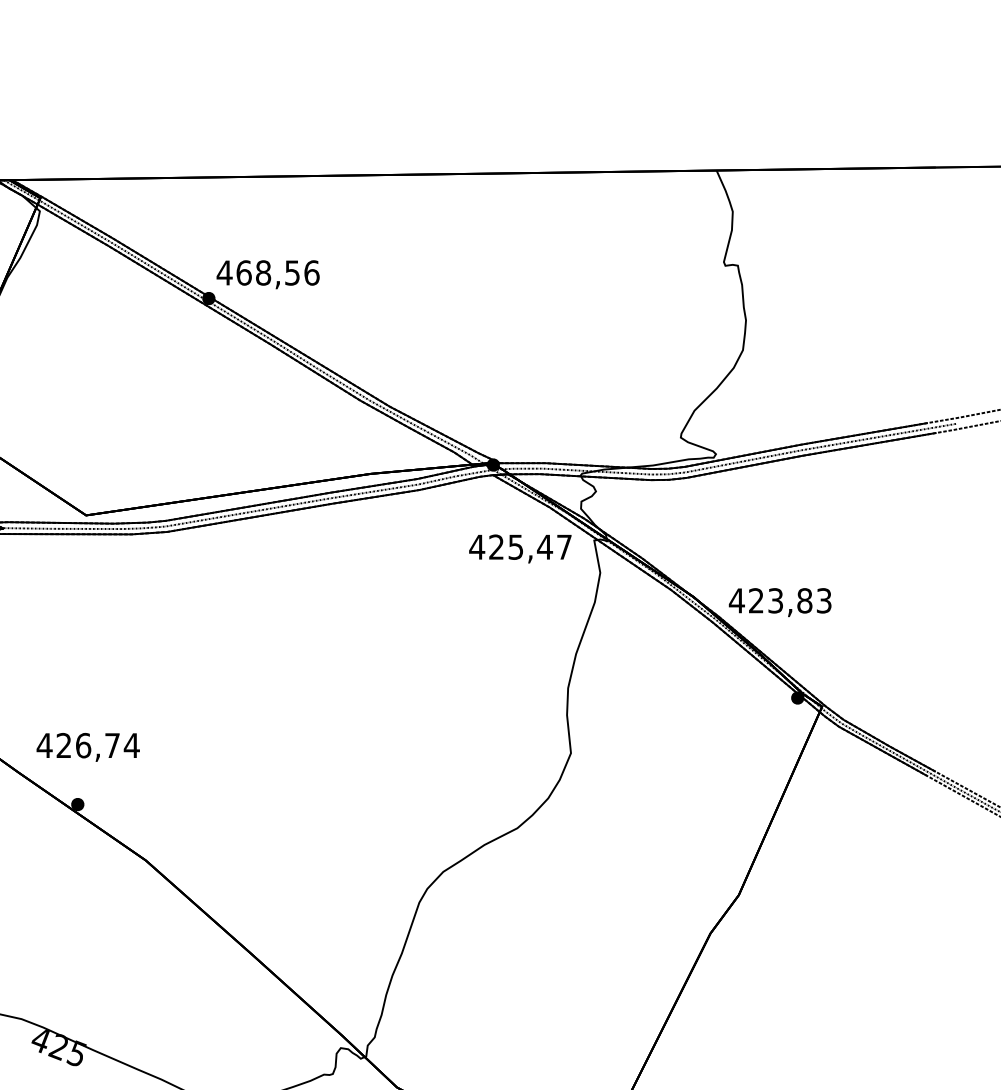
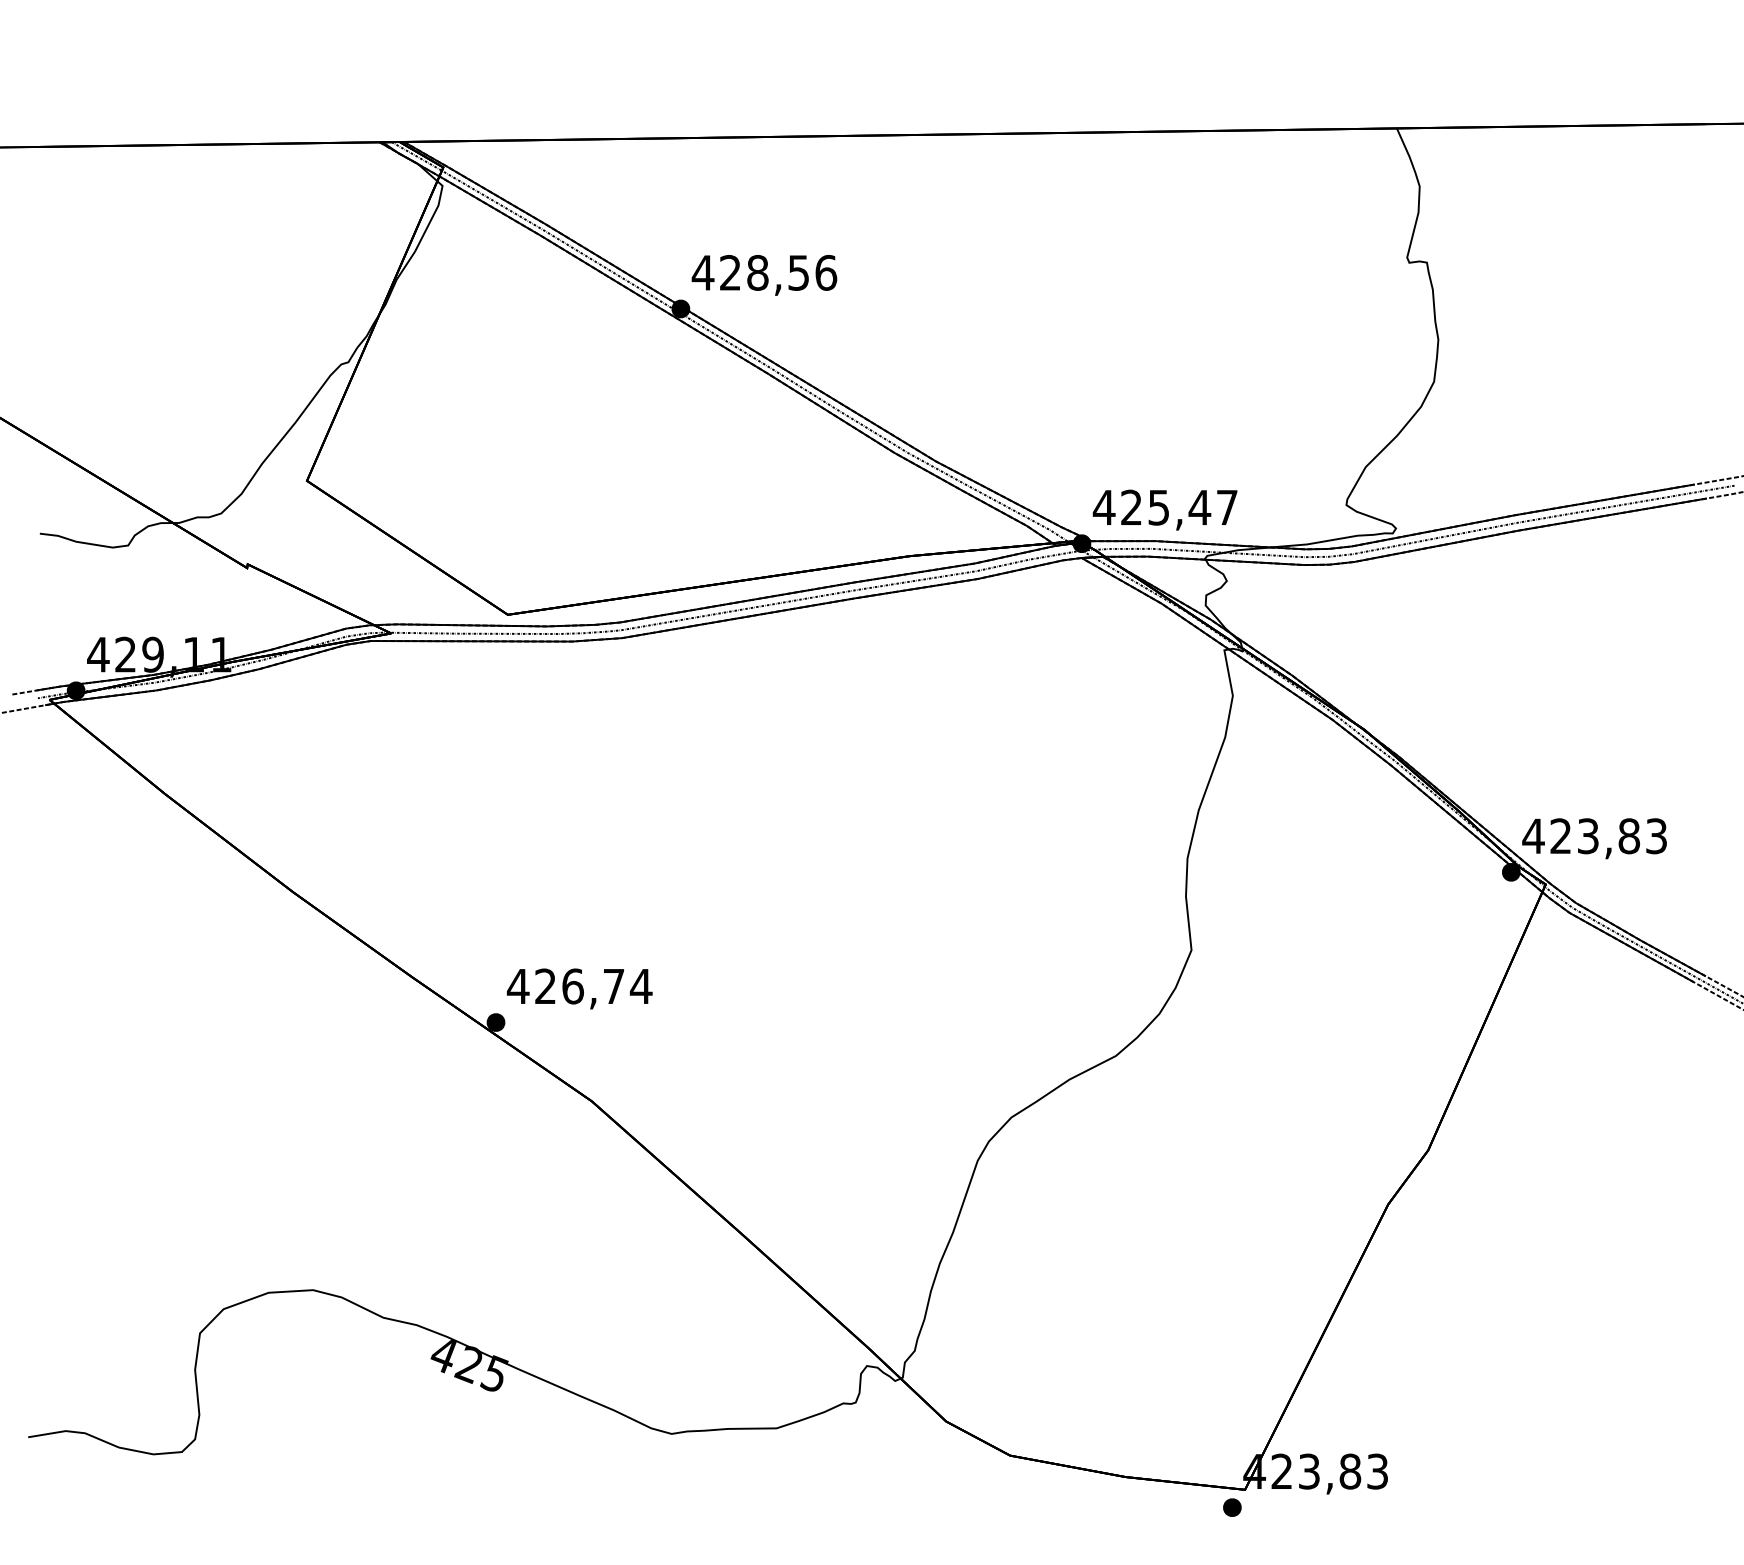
text: (244, 272) -> (730, 272), 468,56 -> 428,56
text: (519, 548) -> (1164, 509), moved
text: (780, 602) -> (1594, 838), moved
text: (88, 747) -> (579, 988), moved

